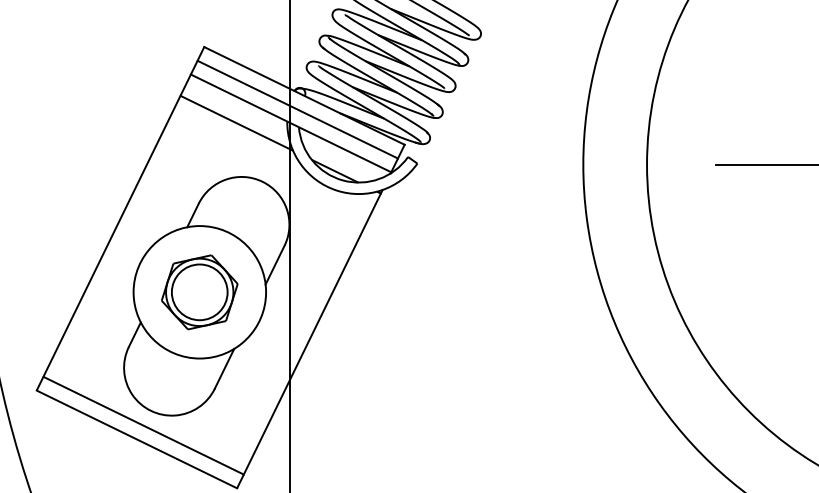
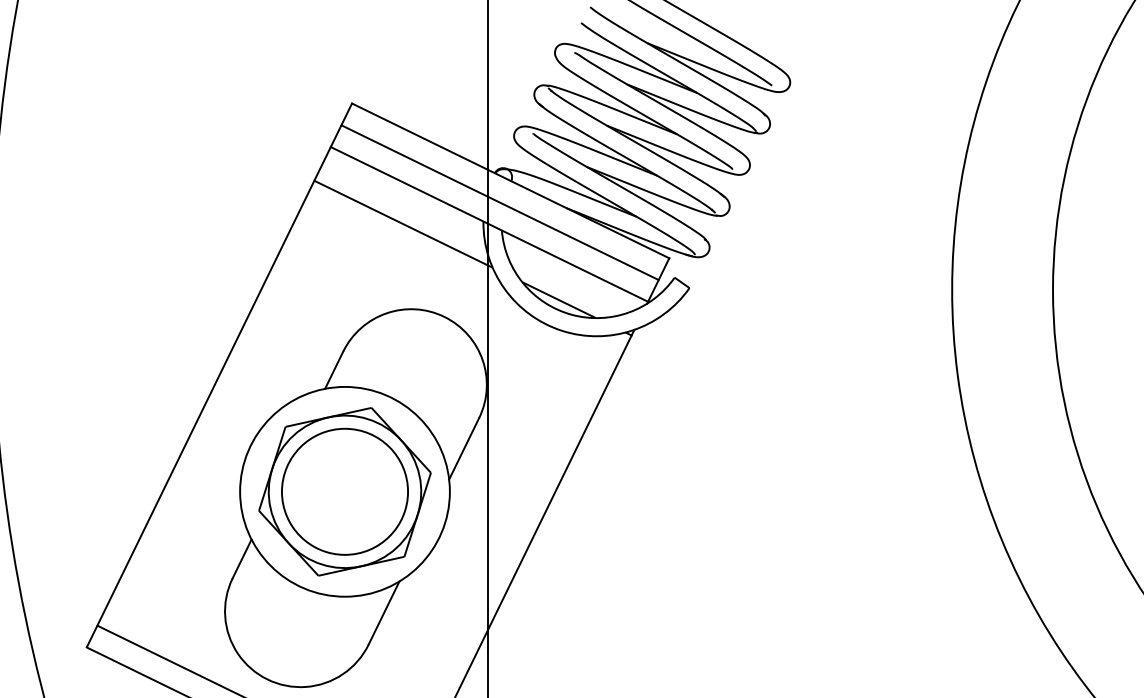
part: (199, 292) -> (344, 492), size x1.43

